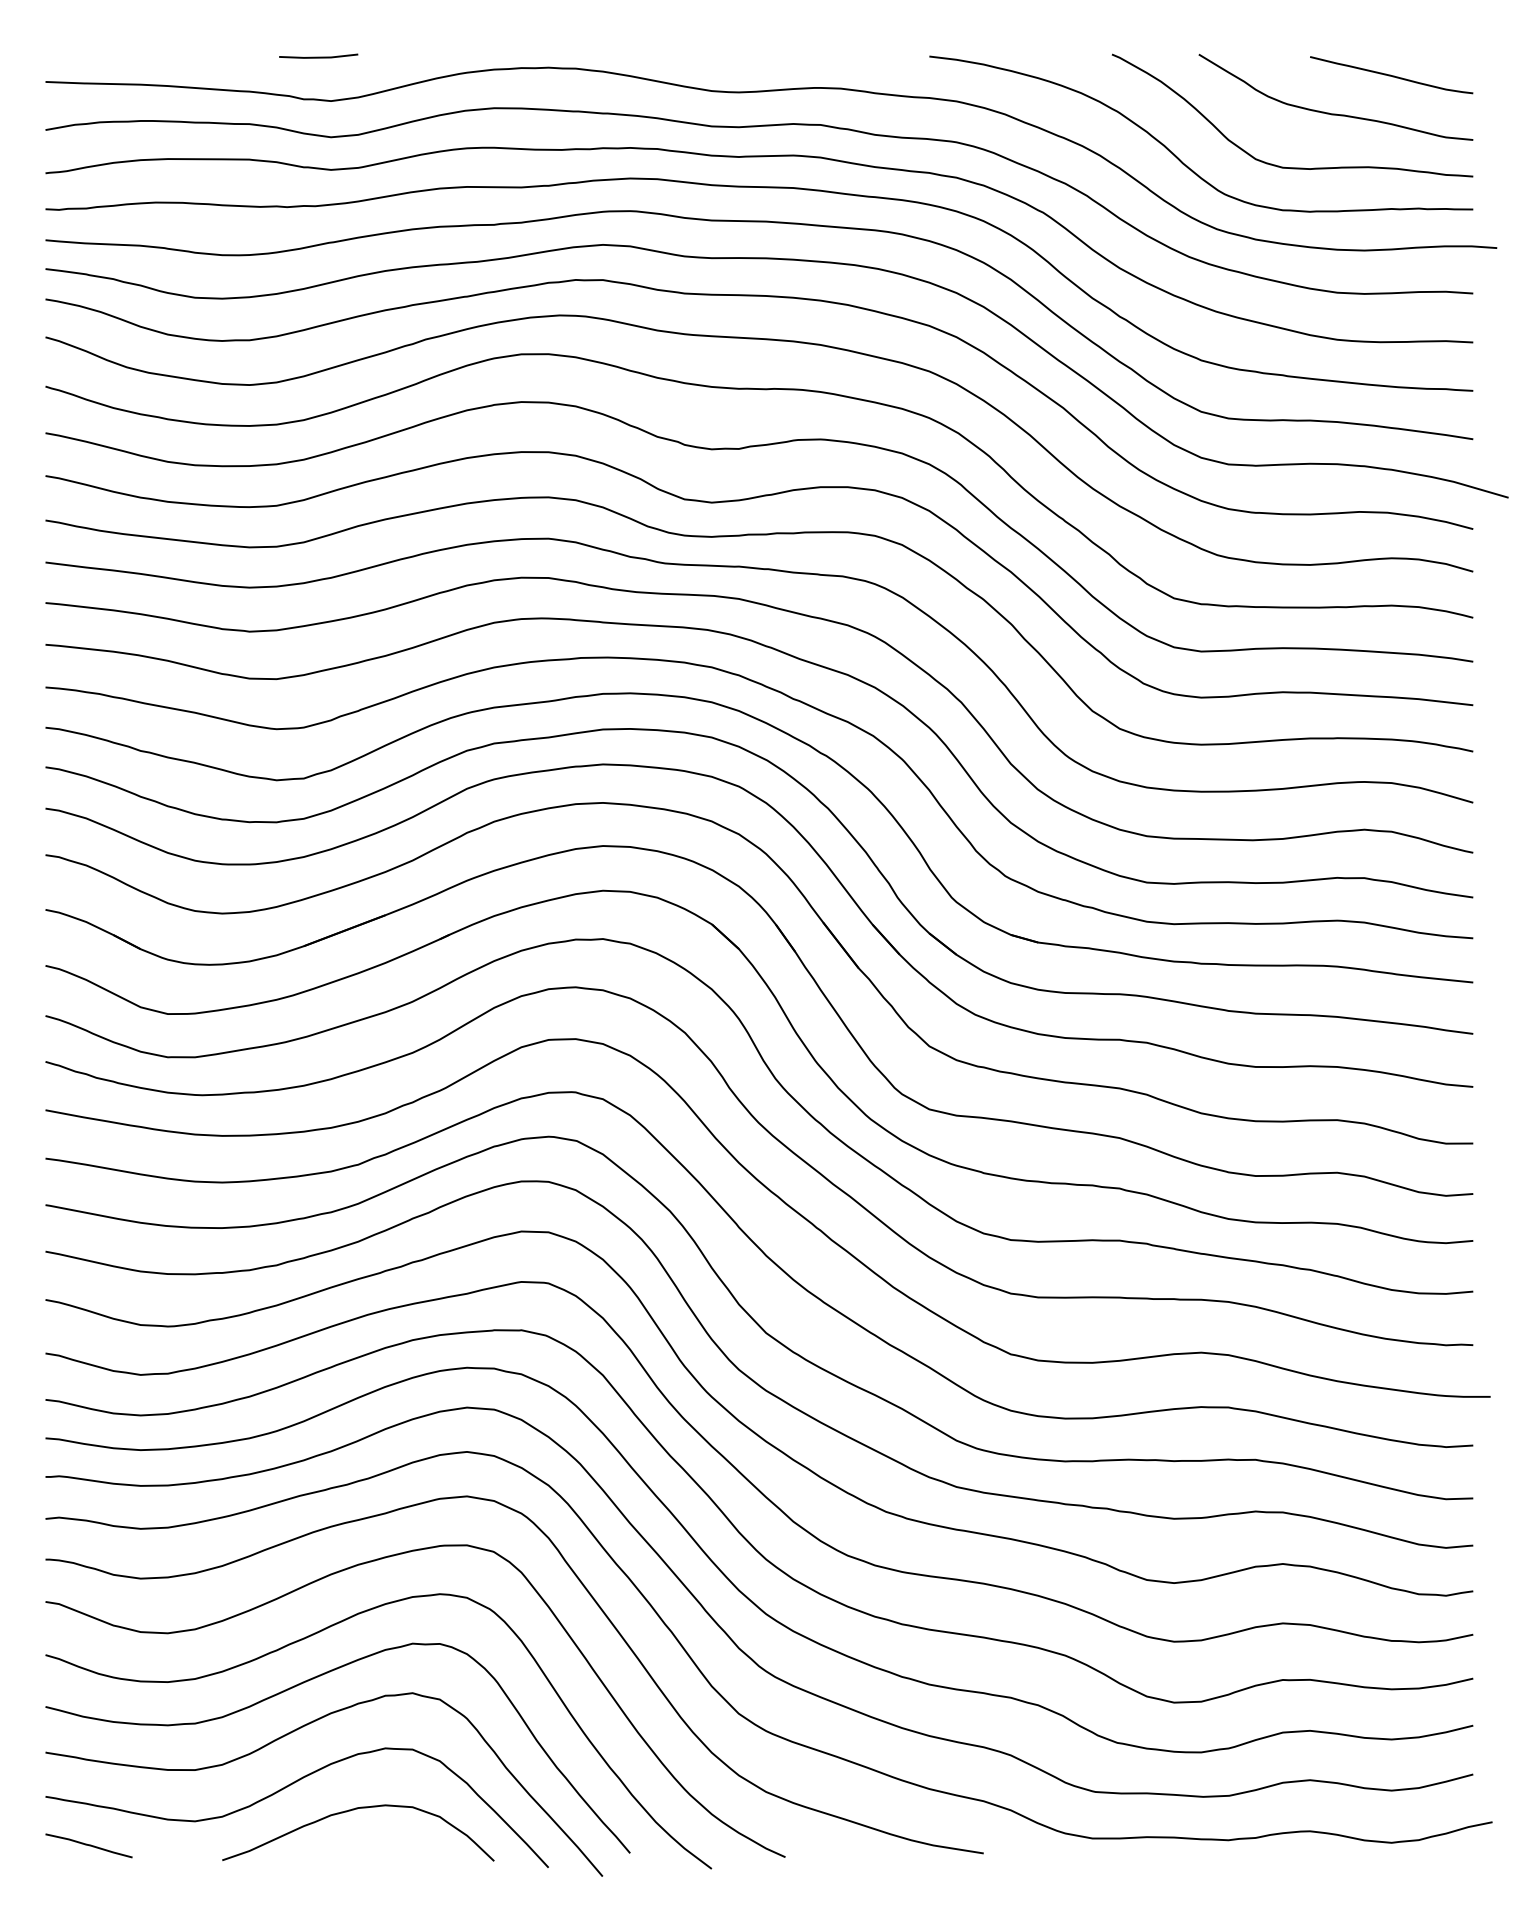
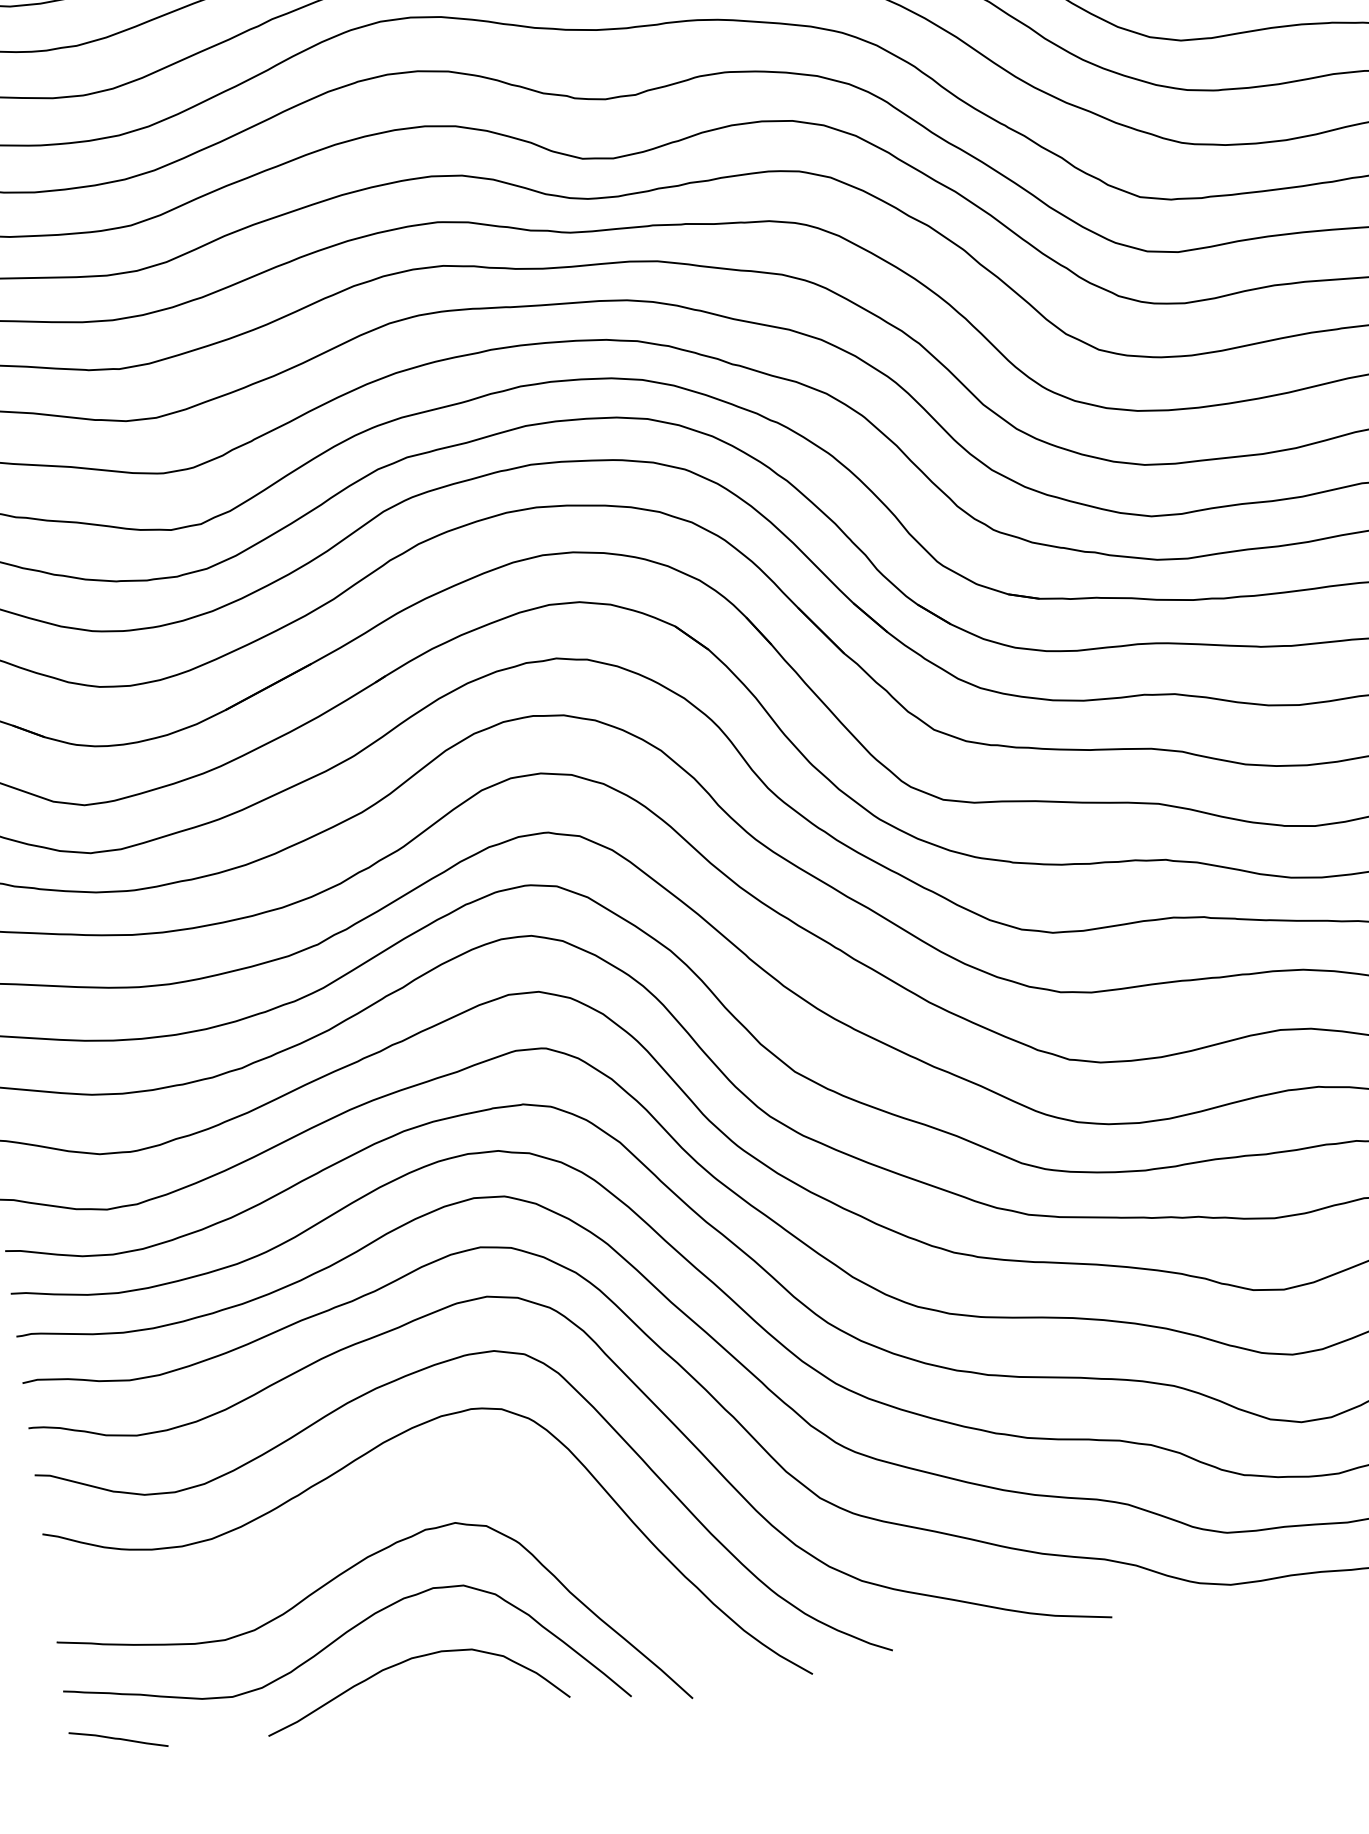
curve: (311, 1680) -> (341, 1523), removed

